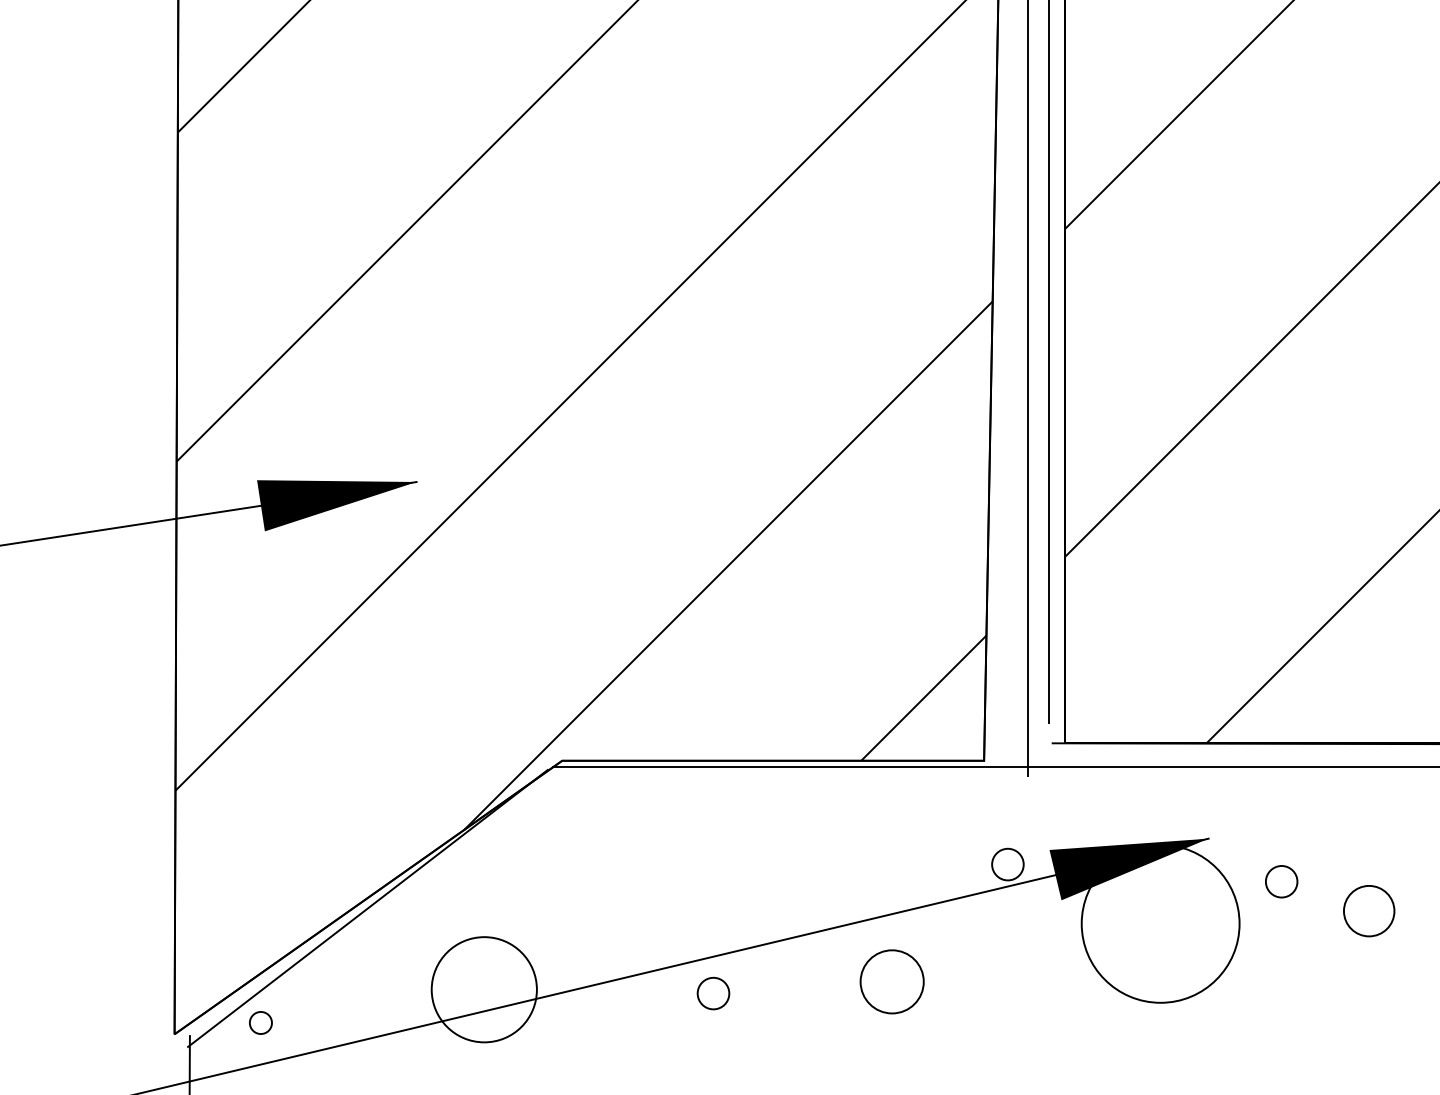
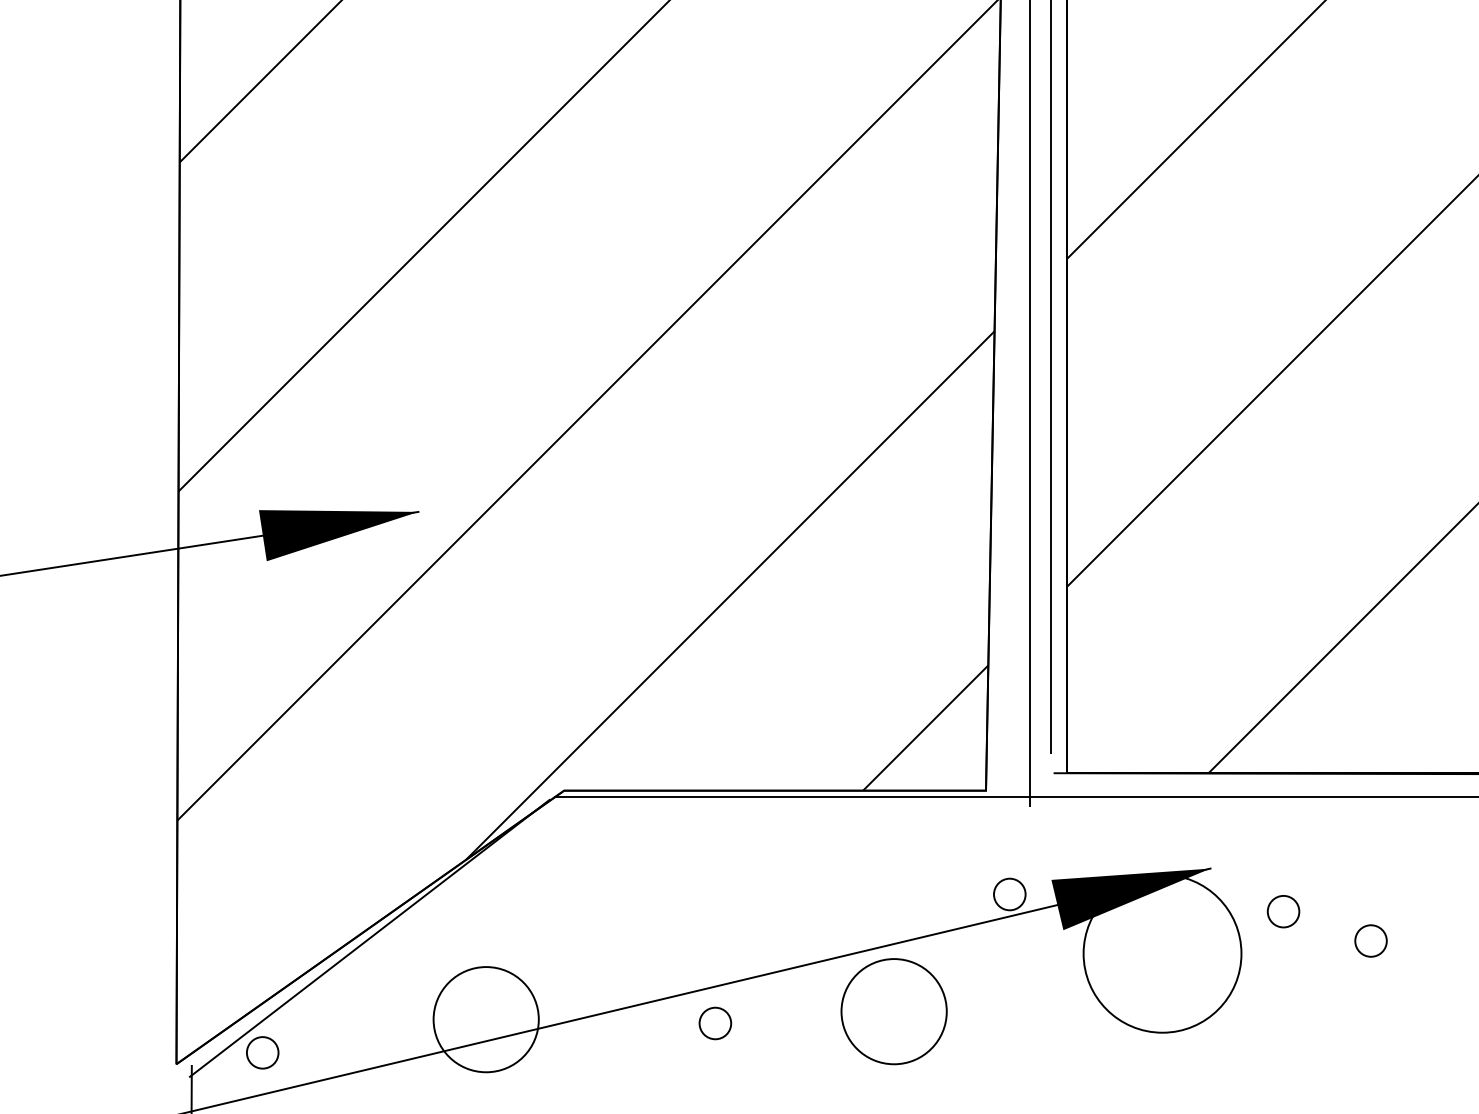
part: (1368, 910) -> (1370, 940), size x0.62
part: (891, 981) -> (893, 1011), size x1.67
part: (260, 1022) -> (262, 1052), size x1.43

